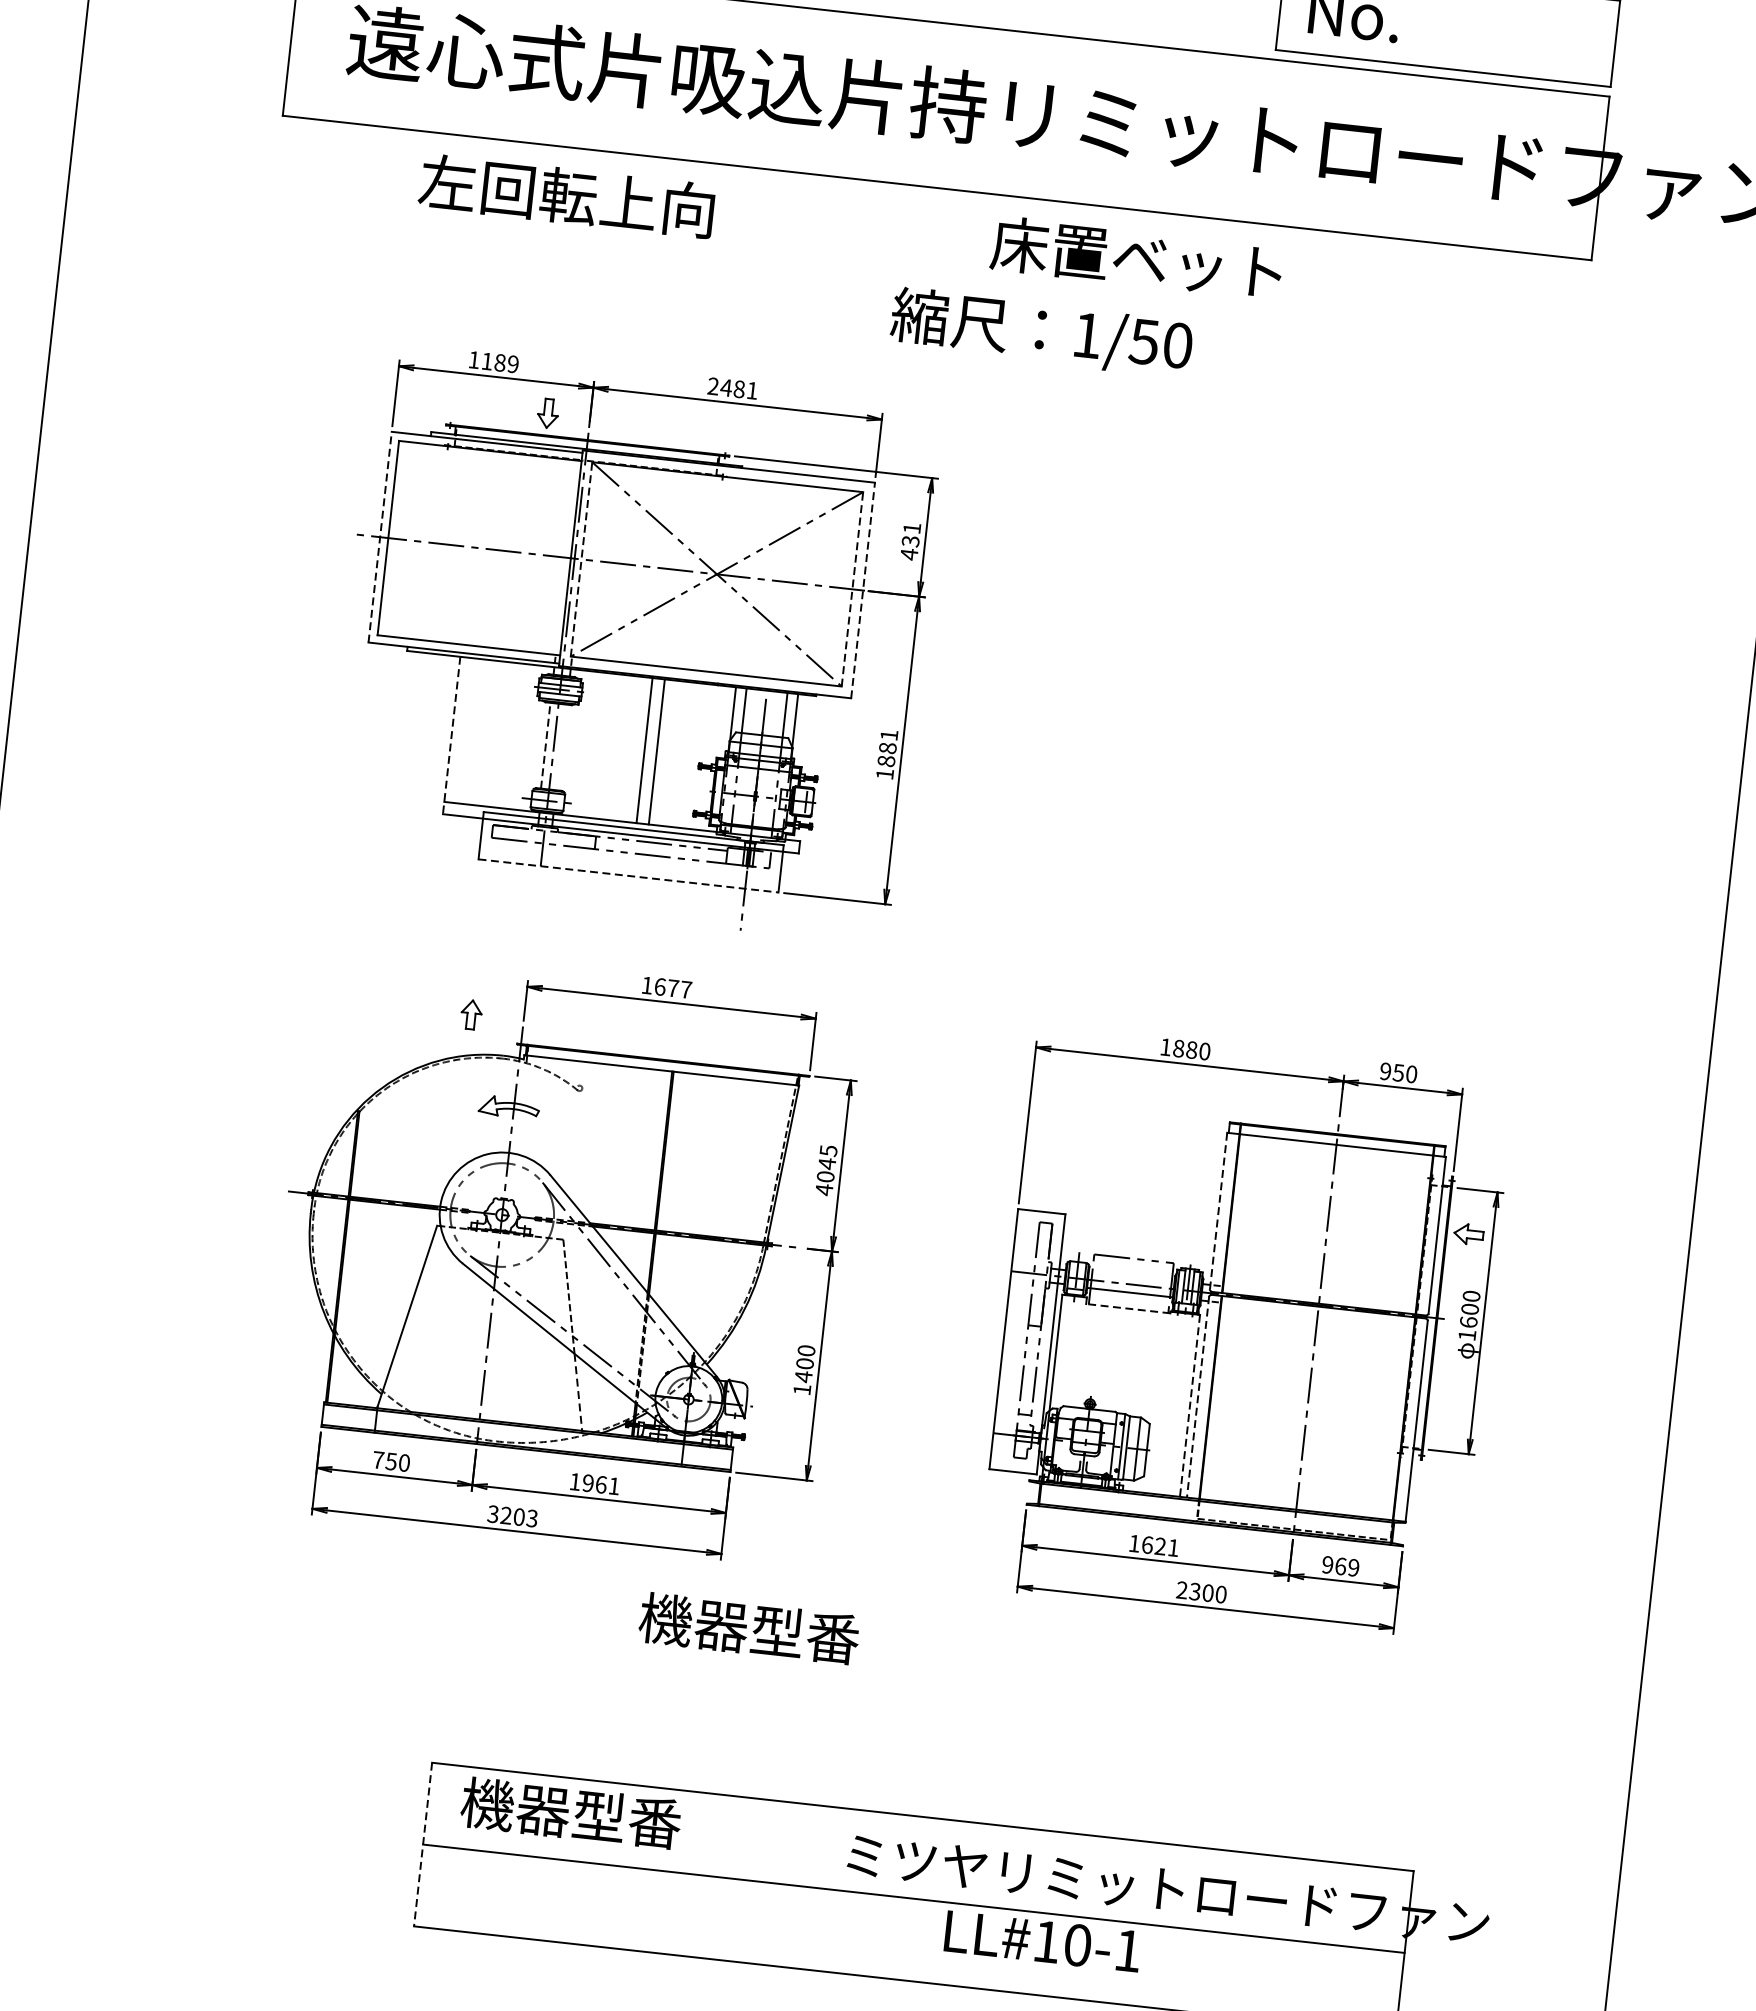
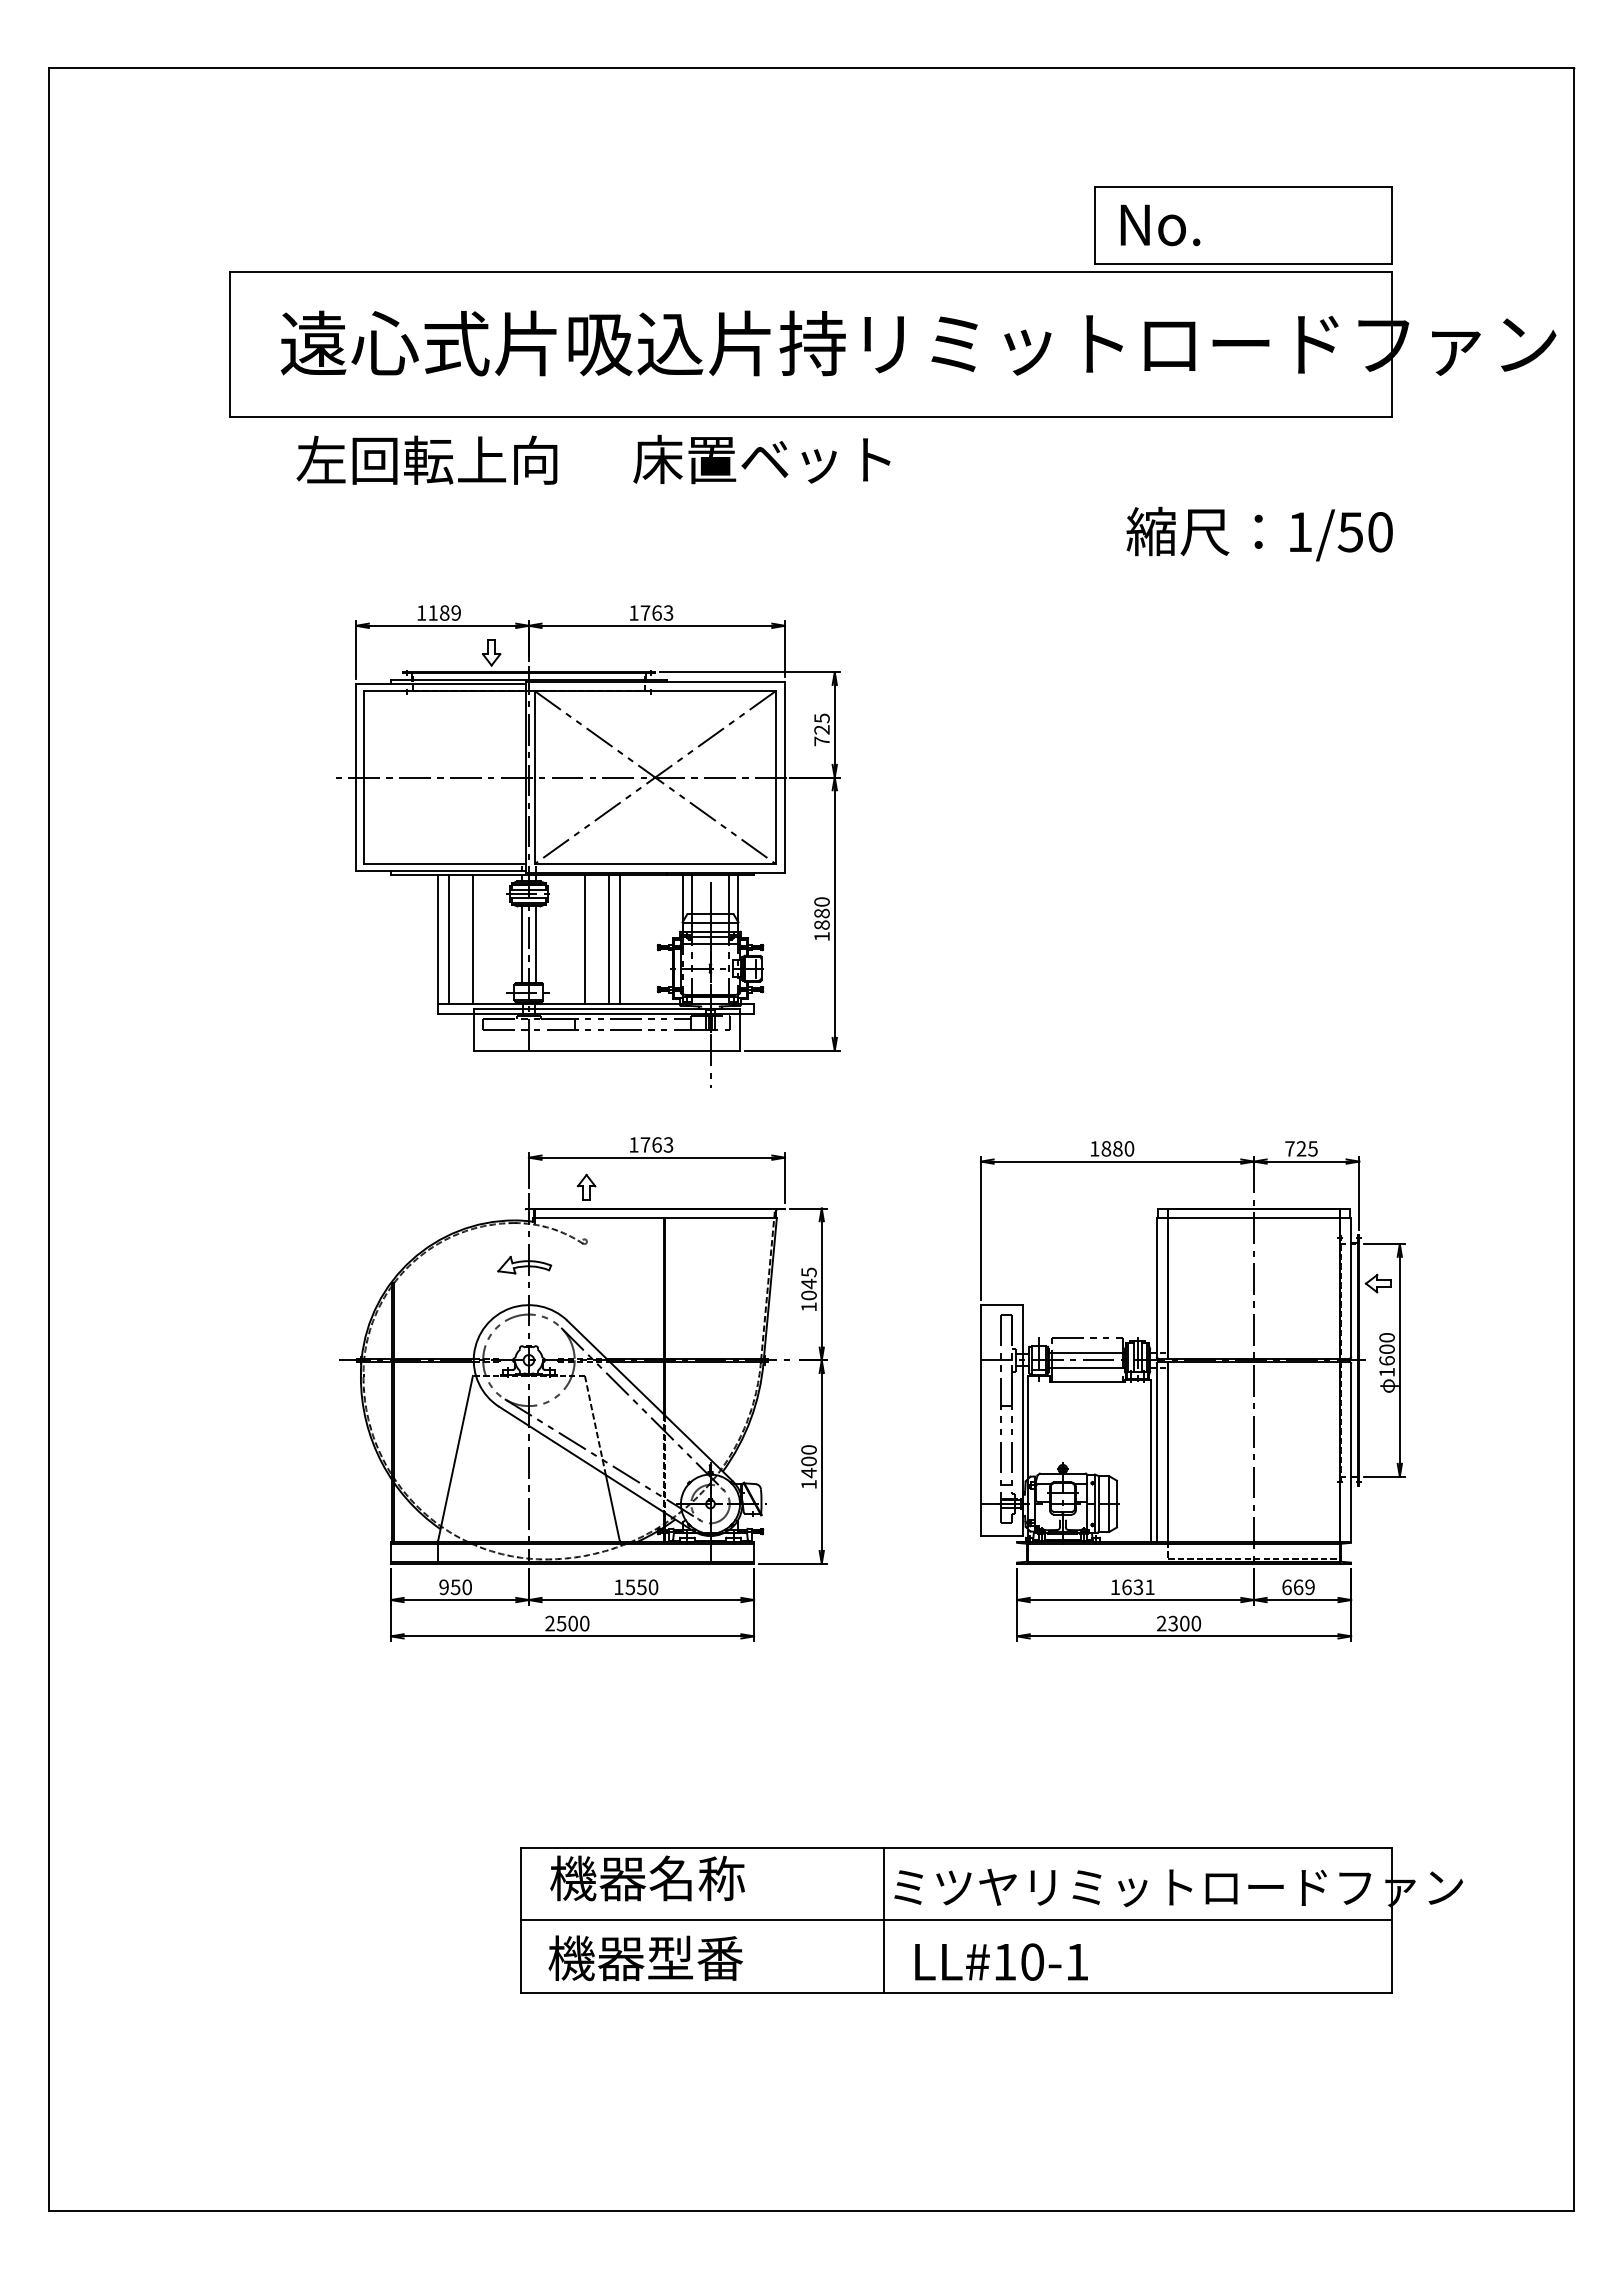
text: (566, 195) -> (426, 459), moved
text: (1136, 258) -> (761, 459), moved
text: (1041, 331) -> (1259, 533), moved
text: (733, 387) -> (651, 612), 2481 -> 1763
line: (380, 537) -> (356, 777), dashed -> solid
text: (910, 540) -> (821, 729), 431 -> 725
line: (582, 559) -> (535, 777), dashed -> solid
line: (852, 589) -> (775, 777), dashed -> solid
line: (863, 590) -> (785, 777), dashed -> solid
line: (465, 730) -> (449, 938), added
line: (491, 732) -> (472, 938), added
text: (888, 734) -> (821, 901), 1881 -> 1880
line: (452, 735) -> (438, 944), dashed -> solid
line: (545, 744) -> (521, 943), dashed -> solid
line: (617, 746) -> (584, 938), added
line: (562, 747) -> (536, 944), added
line: (629, 875) -> (607, 1050), dashed -> solid
text: (672, 987) -> (656, 1144), 1677 -> 1763
part: (471, 1013) -> (586, 1186), moved
text: (1398, 1072) -> (1301, 1148), 950 -> 725
text: (823, 1190) -> (808, 1307), 4045 -> 1045
line: (1218, 1211) -> (1156, 1287), dashed -> solid
line: (1132, 1276) -> (1087, 1353), added
line: (1127, 1308) -> (1086, 1381), dashed -> solid
line: (578, 1391) -> (612, 1507), dashed -> solid
line: (1197, 1396) -> (1156, 1452), dashed -> solid
line: (1189, 1406) -> (1150, 1461), dashed -> solid
text: (377, 1460) -> (443, 1587), 750 -> 950
text: (600, 1484) -> (641, 1587), 1961 -> 1550
text: (512, 1516) -> (567, 1623), 3203 -> 2500
text: (1160, 1546) -> (1138, 1587), 1621 -> 1631
text: (1327, 1565) -> (1286, 1587), 969 -> 669
text: (749, 1627) -> (645, 1957), moved
text: (626, 1819) -> (696, 1878), 機器型番 -> 機器名称
line: (423, 1844) -> (520, 1920), dashed -> solid
line: (832, 1888) -> (883, 1919), added
text: (1042, 1940) -> (1001, 1961), moved

